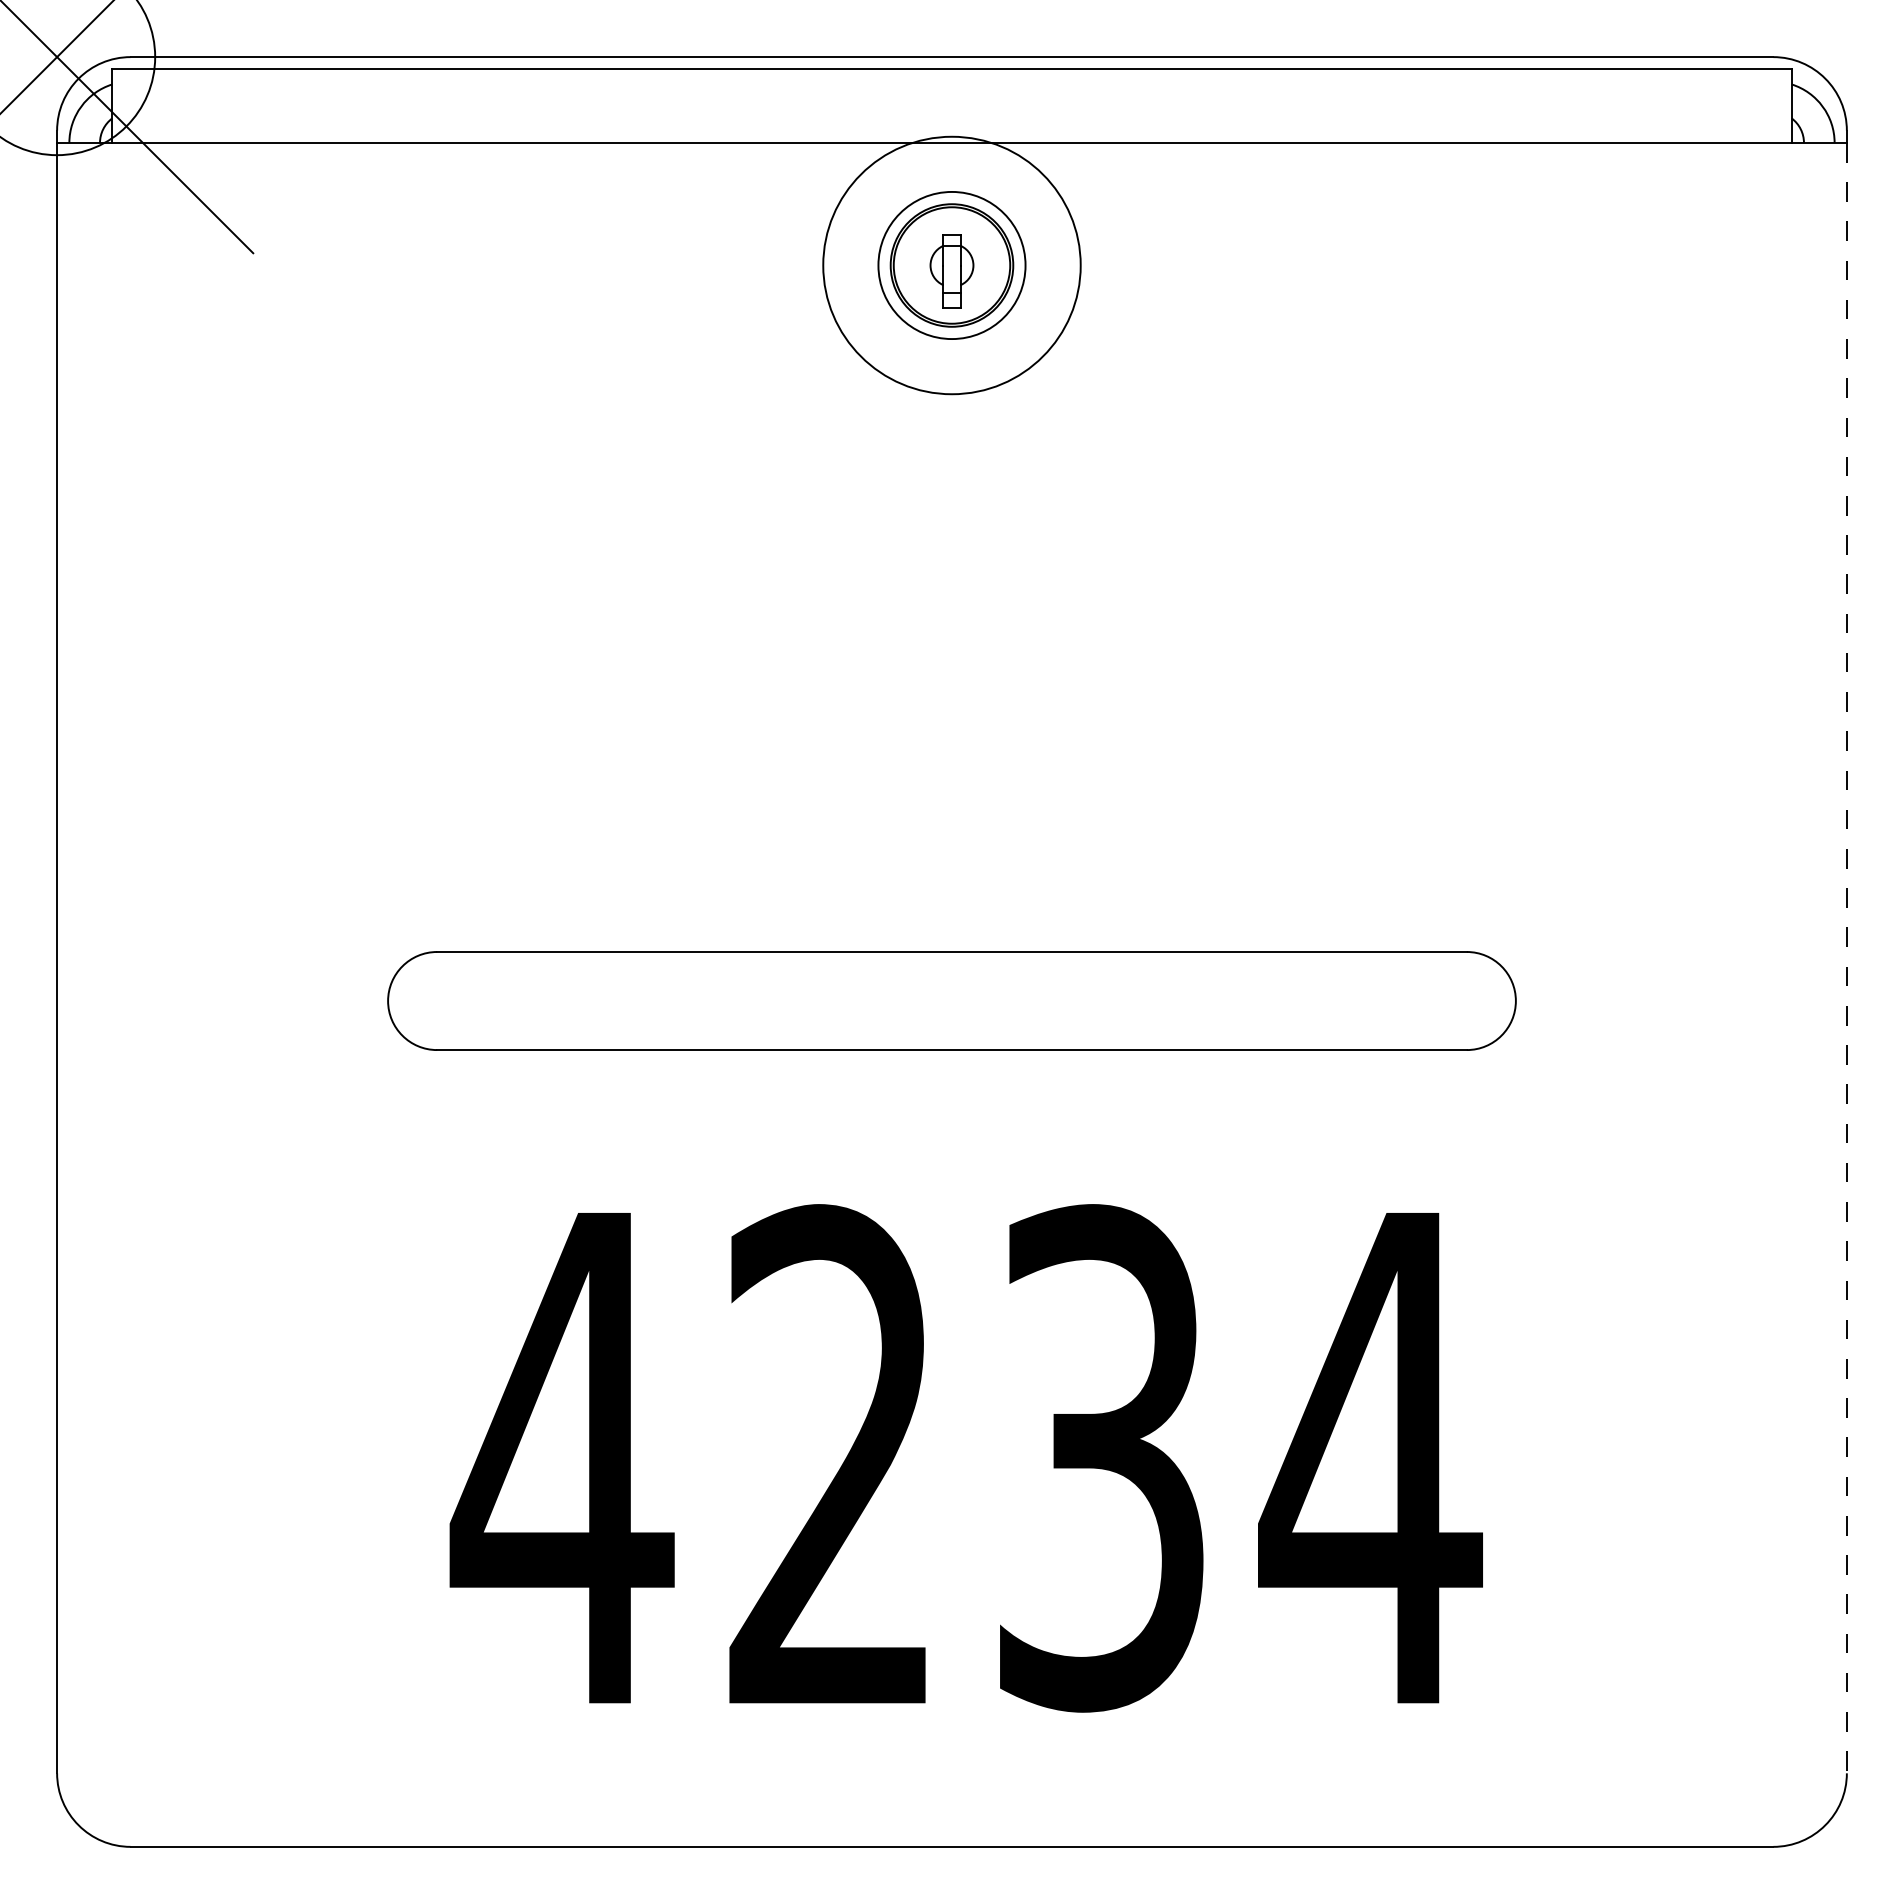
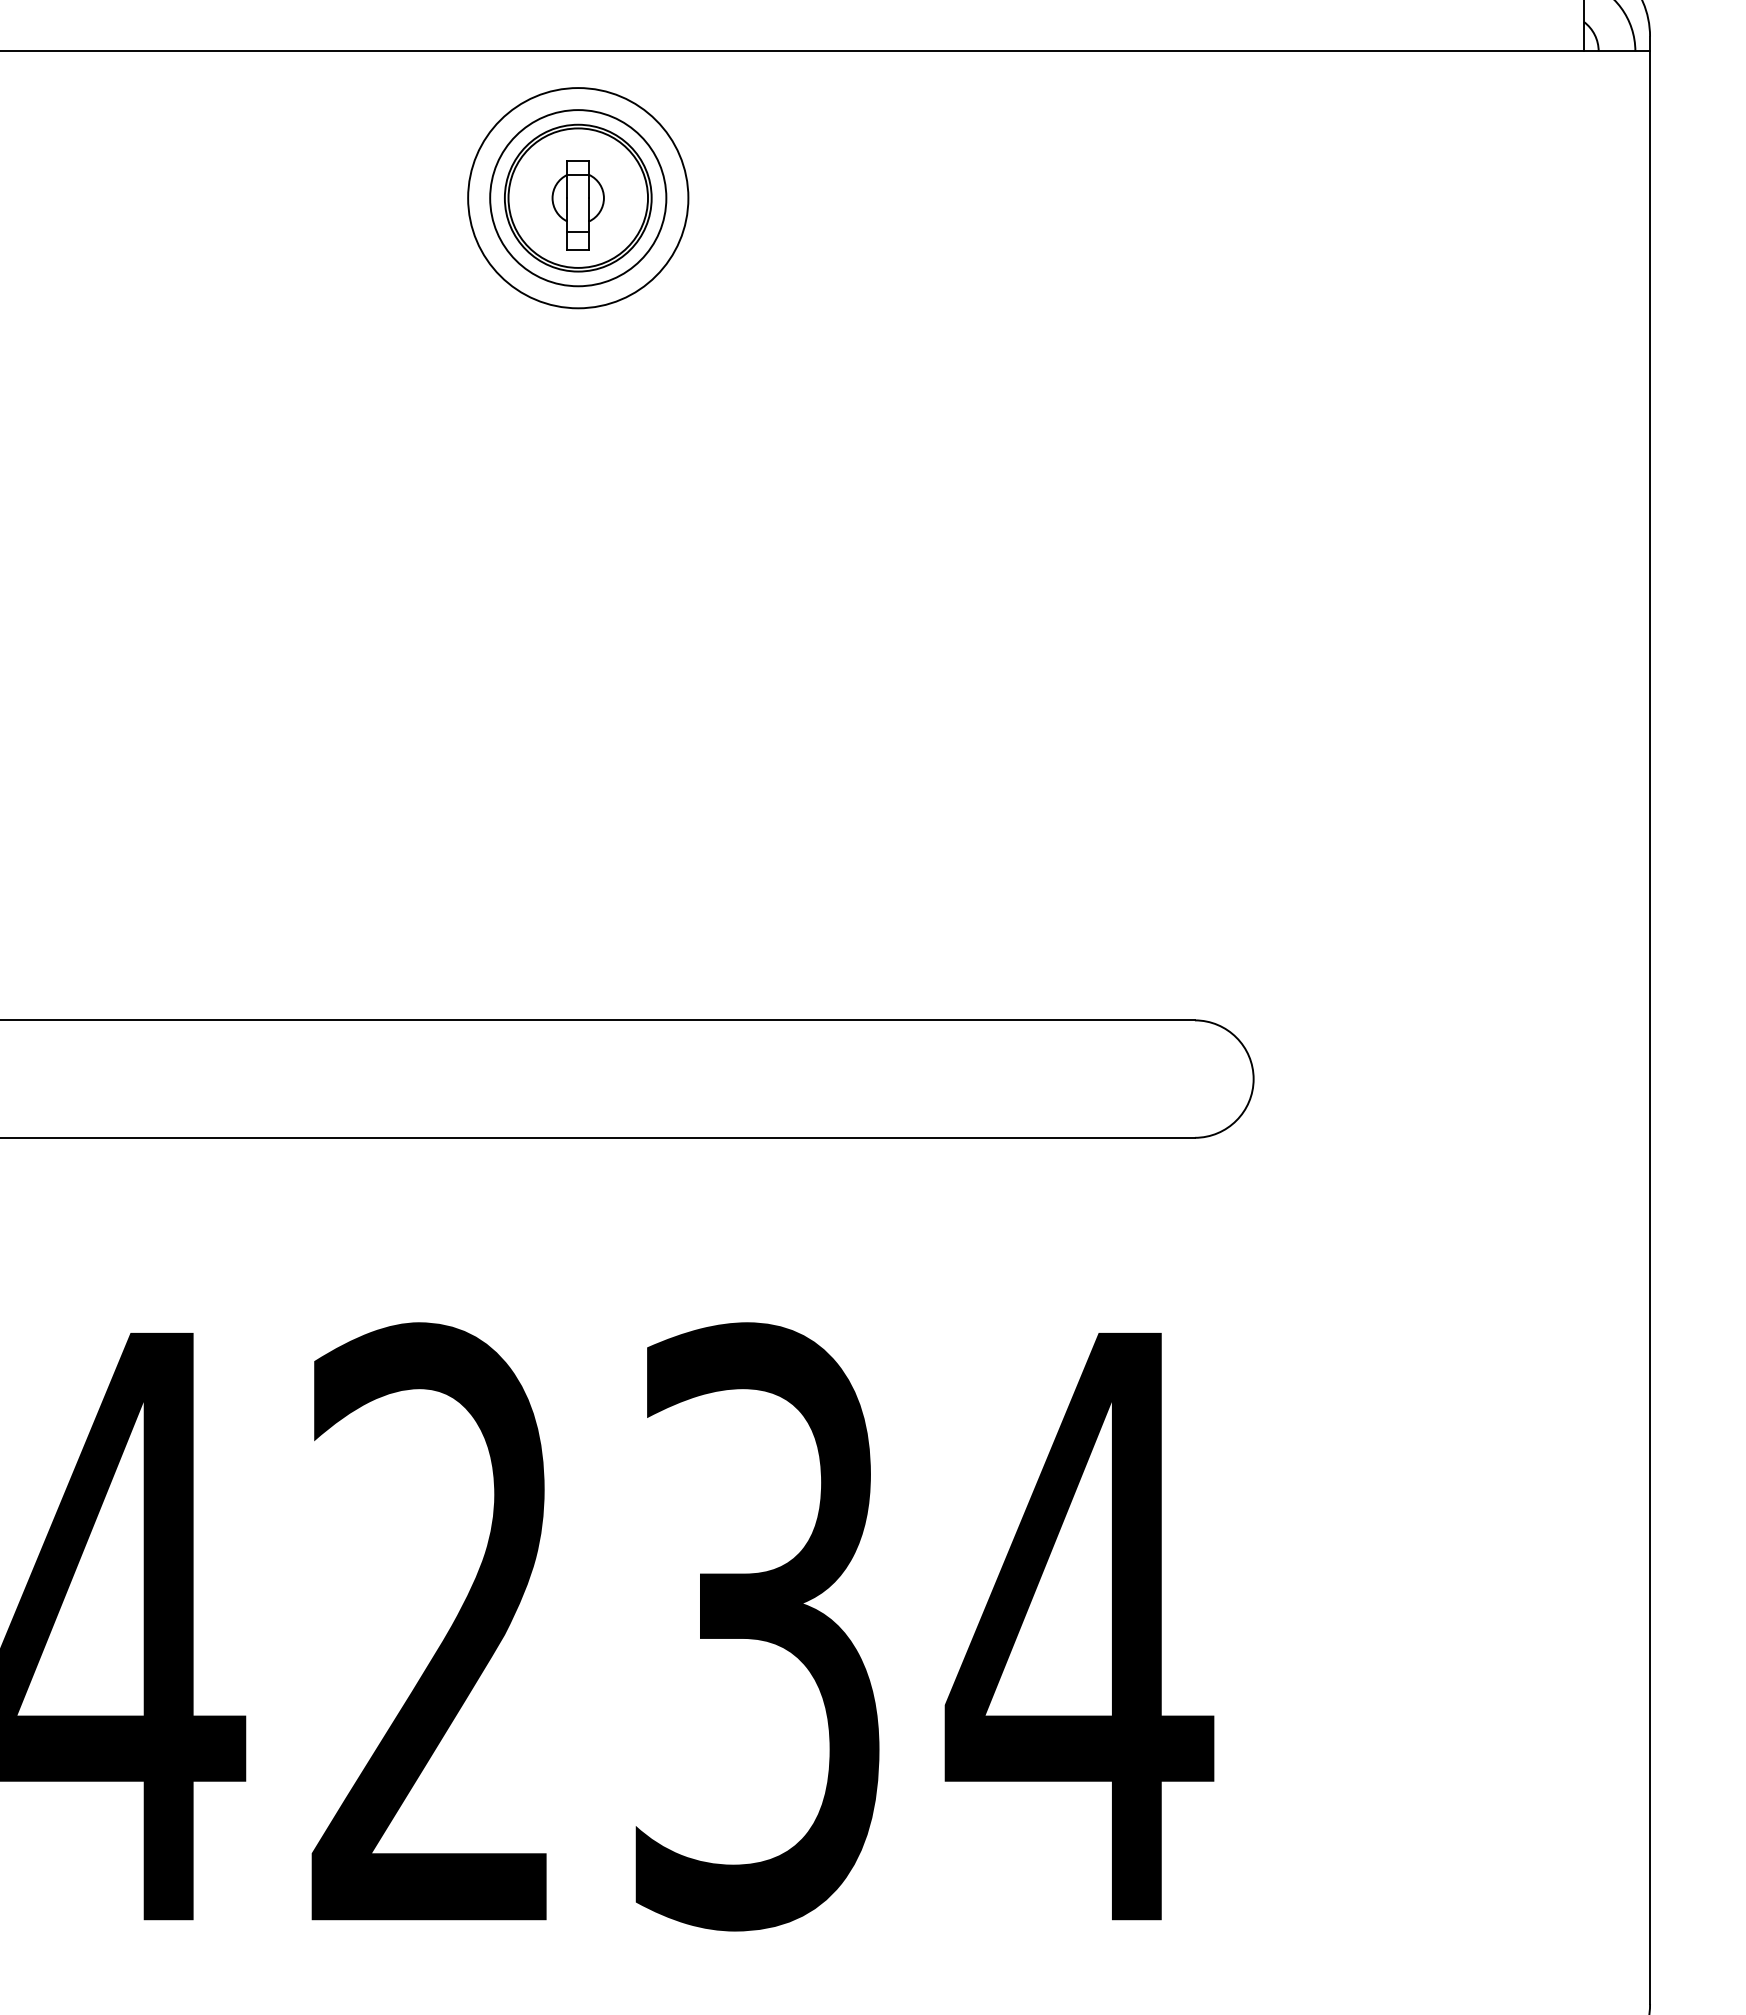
circle: (951, 265) -> (577, 198), size x0.71
line: (1846, 958) -> (1649, 1028), dashed -> solid

